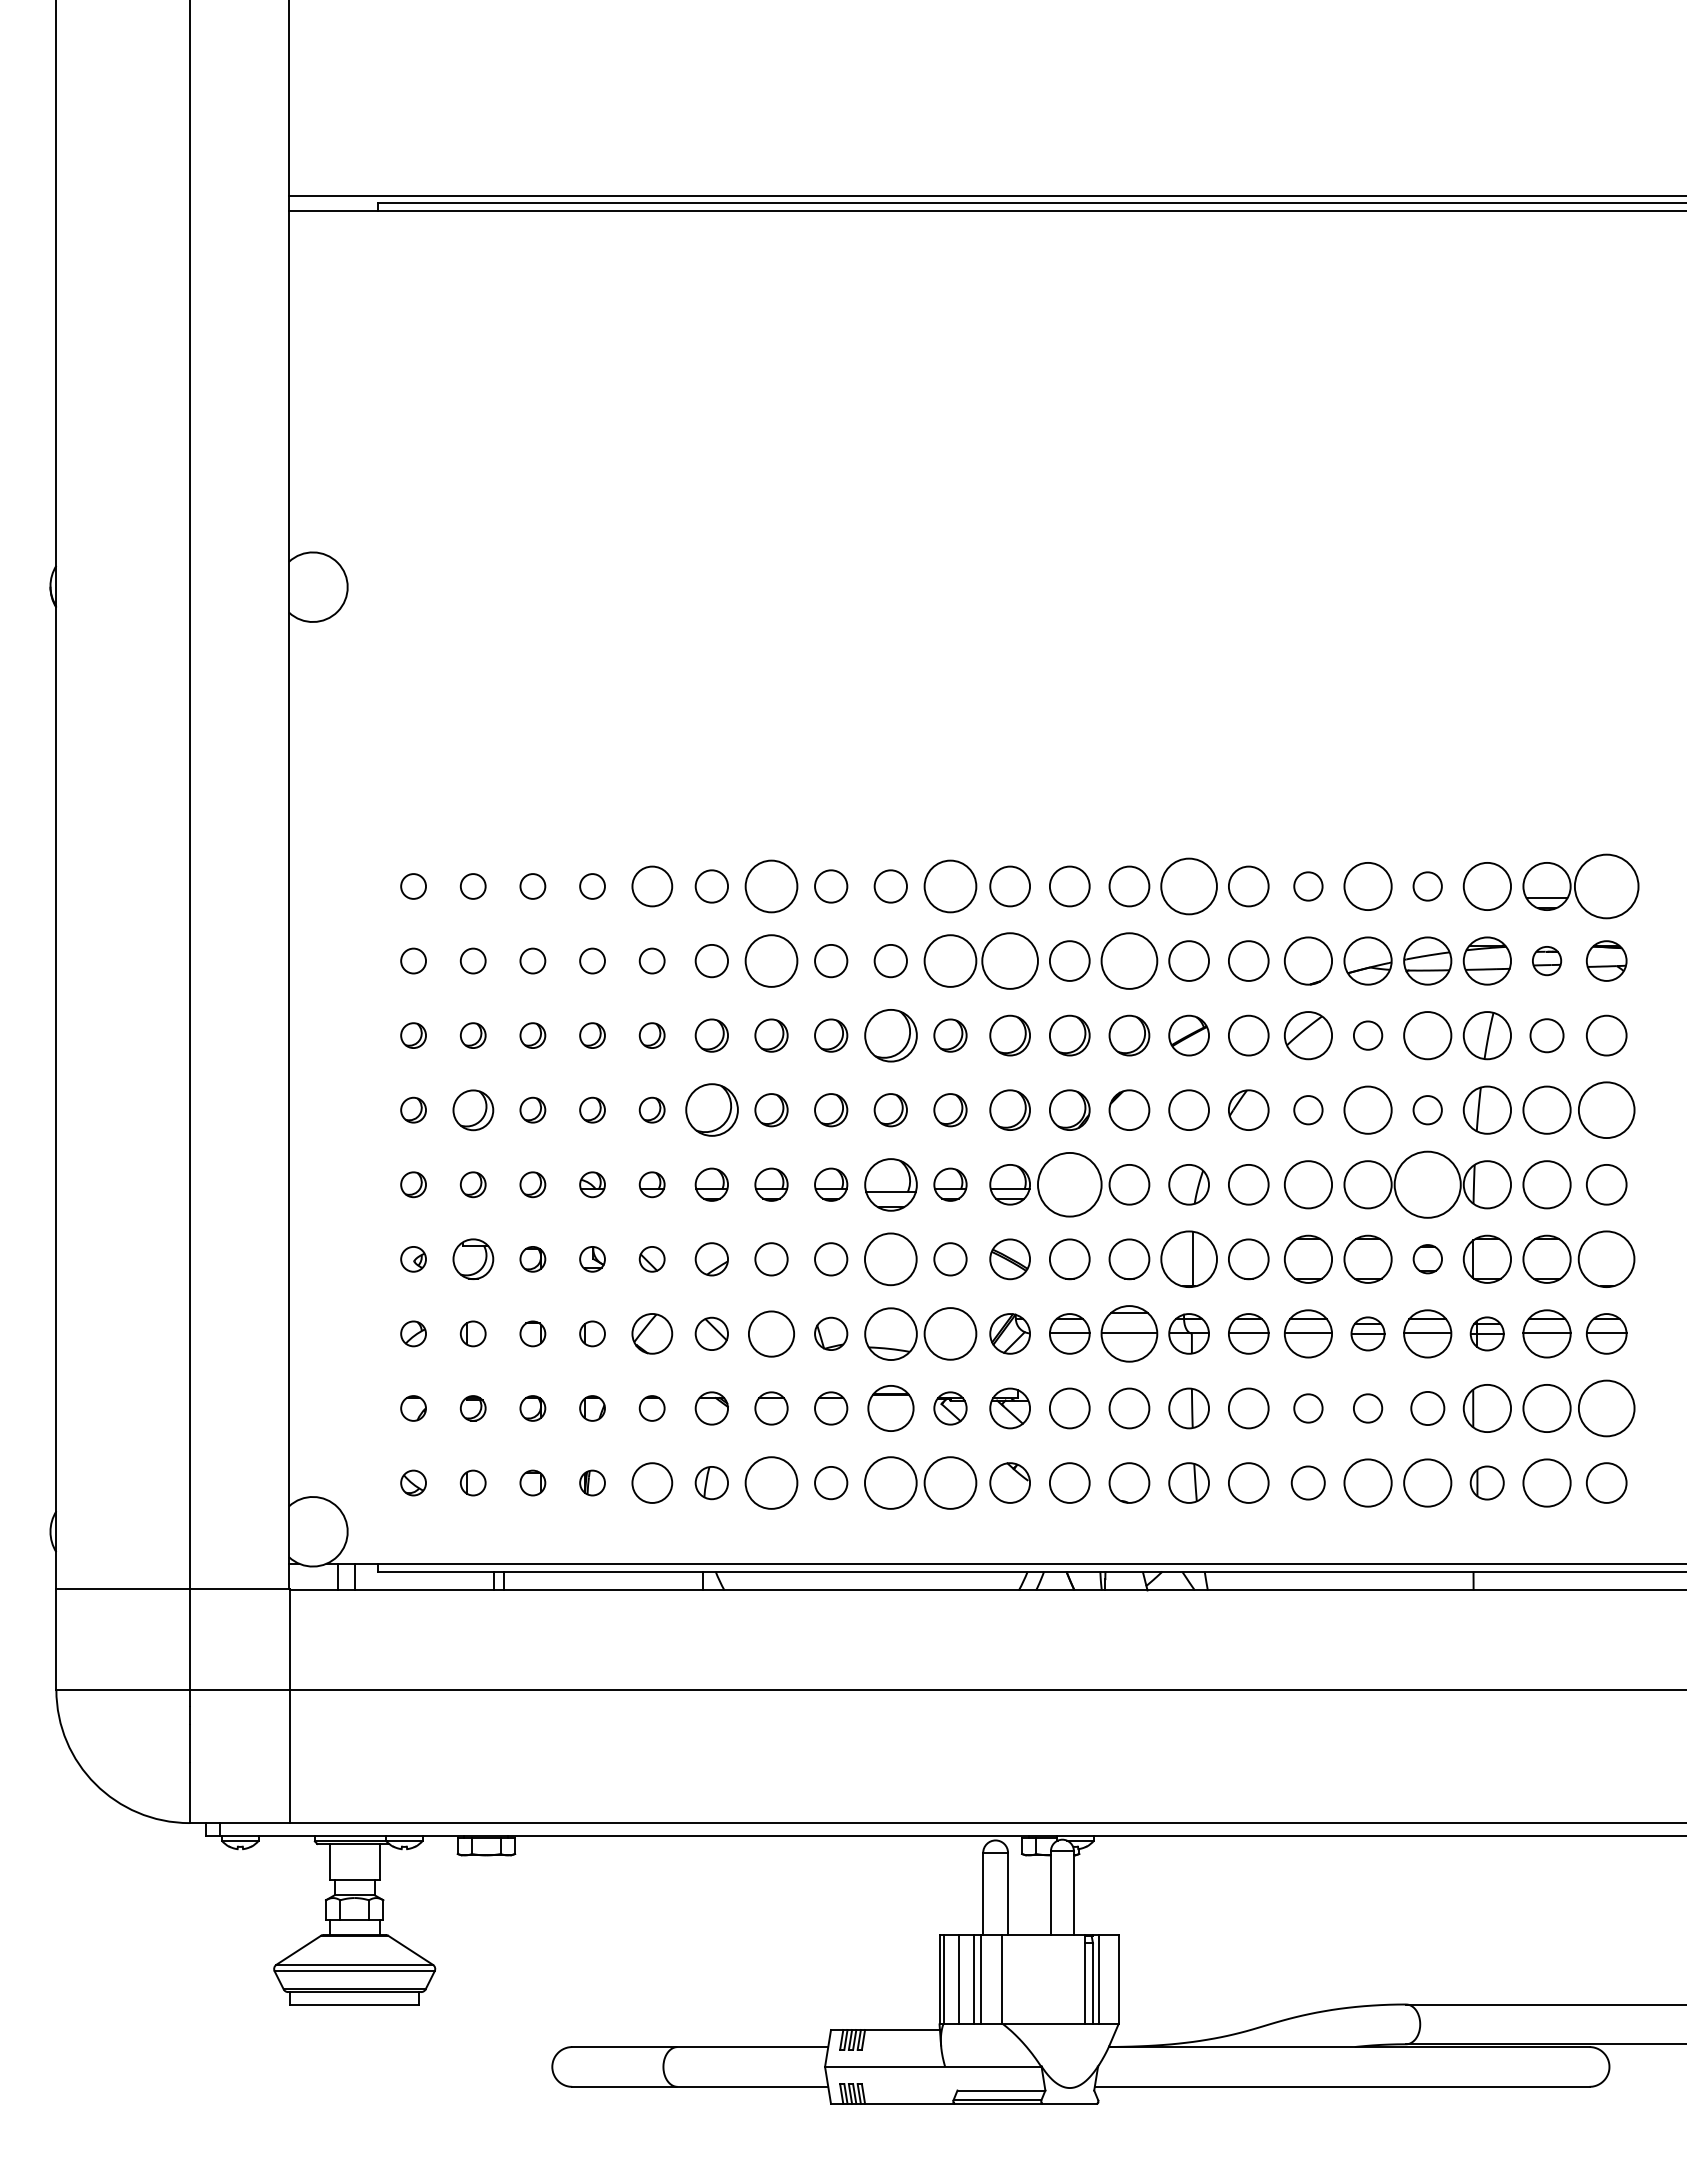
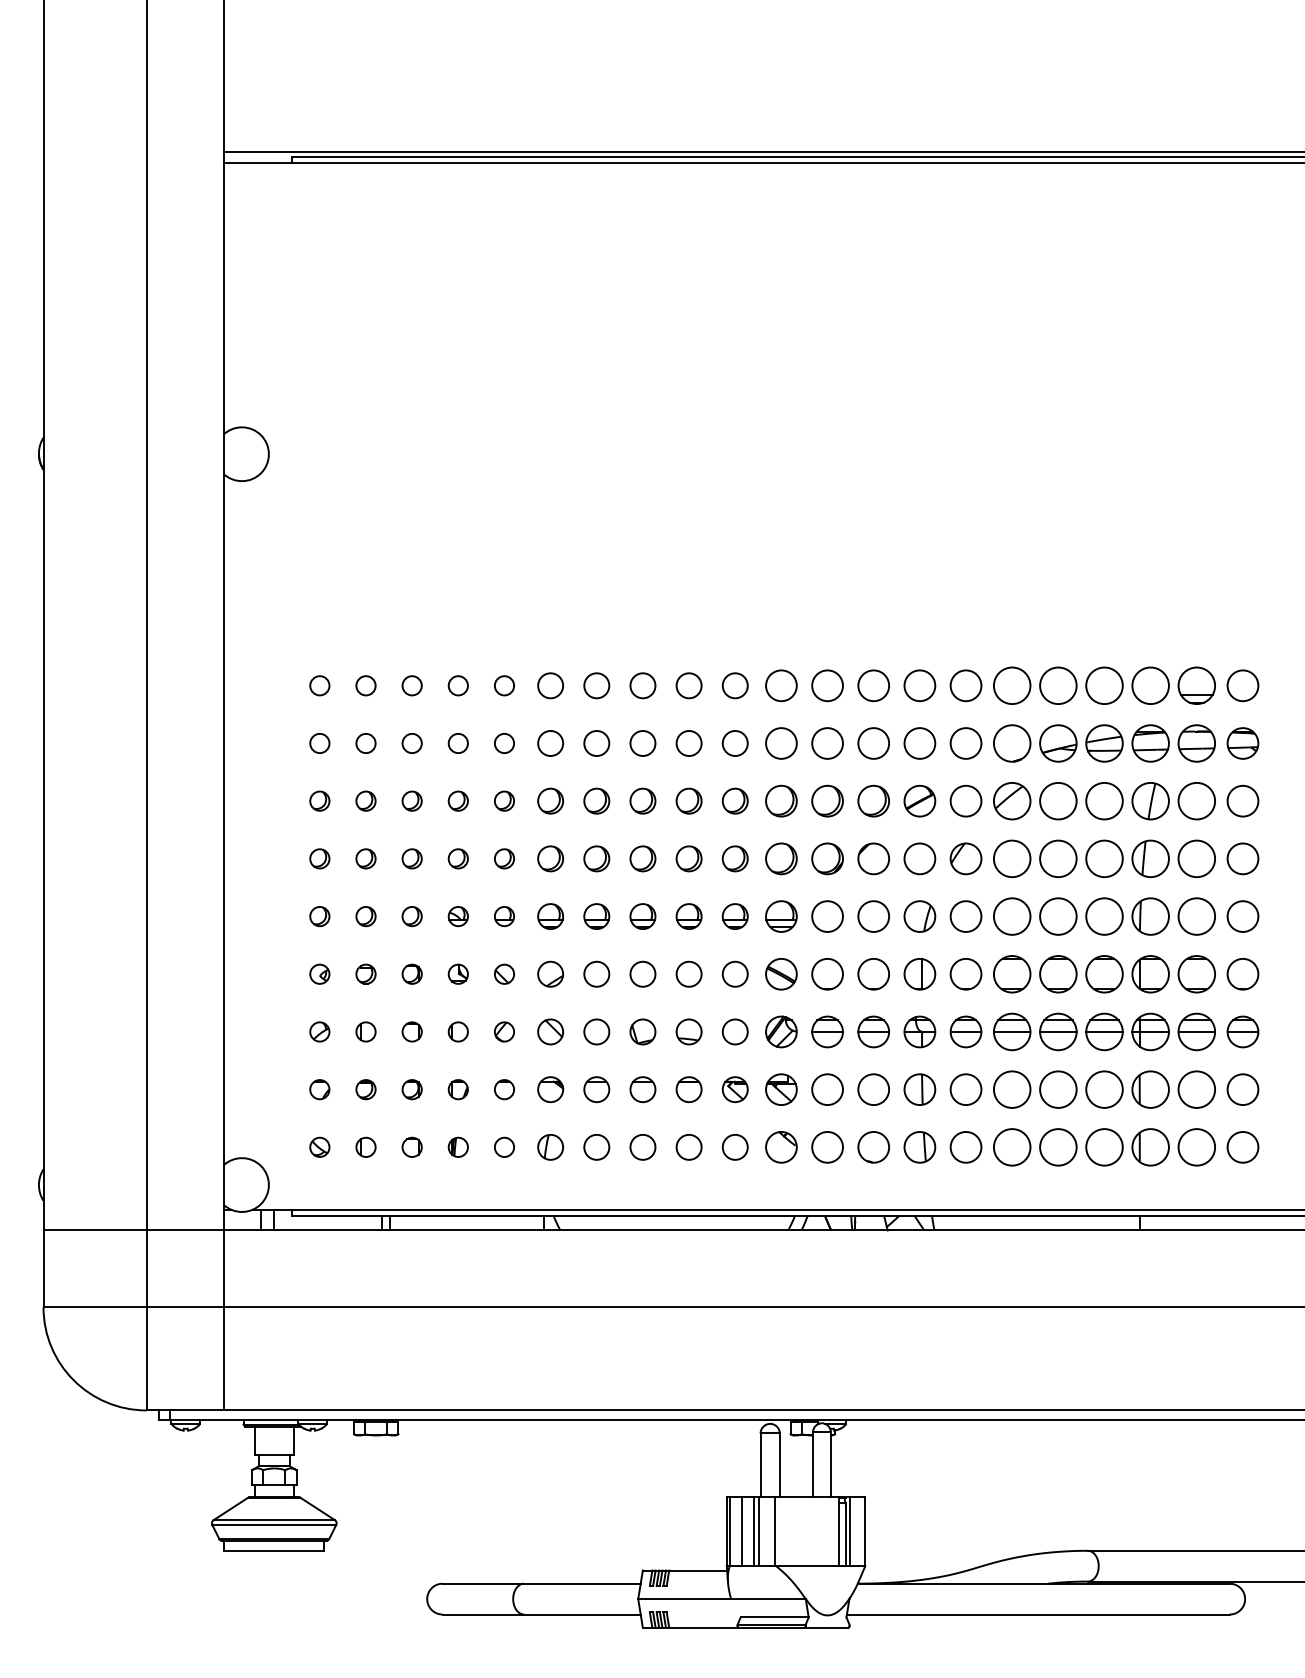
circle: (651, 886) -> (503, 685), size x0.62
circle: (771, 886) -> (596, 685), size x0.62
circle: (950, 886) -> (735, 685), size x0.62
circle: (1189, 886) -> (920, 685), size x0.71
circle: (1308, 886) -> (1012, 685), size x1.67
circle: (1427, 886) -> (1104, 685), size x1.67
circle: (1606, 886) -> (1242, 685), size x0.62
circle: (771, 960) -> (596, 743), size x0.62
circle: (950, 960) -> (735, 743), size x0.62
circle: (1010, 960) -> (781, 743), size x0.71
circle: (1129, 960) -> (873, 743), size x0.71
part: (1546, 960) -> (1196, 743), size x1.67
part: (890, 1035) -> (688, 801), size x0.62
circle: (1367, 1035) -> (1057, 801), size x1.67
circle: (1546, 1035) -> (1196, 801), size x1.43
part: (472, 1109) -> (365, 858), size x0.62
circle: (1308, 1109) -> (1012, 858), size x1.67
circle: (1427, 1109) -> (1104, 858), size x1.67
part: (711, 1110) -> (550, 859), size x0.62
circle: (1606, 1110) -> (1242, 859), size x0.71
part: (890, 1184) -> (688, 916), size x0.62
circle: (1069, 1184) -> (827, 916), size x0.62
circle: (1427, 1184) -> (1104, 916), size x0.71
part: (1427, 1258) -> (1104, 973), size x1.67
part: (472, 1259) -> (365, 974), size x0.62
circle: (890, 1259) -> (688, 974), size x0.62
part: (1188, 1259) -> (919, 974), size x0.71
part: (1606, 1259) -> (1242, 974), size x0.71
part: (651, 1333) -> (503, 1031), size x0.62
circle: (771, 1333) -> (596, 1031), size x0.71
part: (890, 1333) -> (688, 1031), size x0.62
circle: (950, 1333) -> (735, 1031), size x0.62
part: (1129, 1333) -> (873, 1031), size x0.71
part: (1367, 1333) -> (1057, 1031), size x1.43
part: (1486, 1333) -> (1149, 1031), size x1.43
part: (890, 1408) -> (688, 1089), size x0.71
circle: (1308, 1408) -> (1012, 1089), size x1.67
circle: (1367, 1408) -> (1057, 1089), size x1.67
circle: (1427, 1408) -> (1104, 1089), size x1.43
circle: (1606, 1408) -> (1242, 1089), size x0.71
circle: (651, 1482) -> (503, 1146), size x0.62
circle: (771, 1482) -> (596, 1146), size x0.62
circle: (890, 1482) -> (688, 1146), size x0.62
circle: (950, 1482) -> (735, 1146), size x0.62
circle: (1307, 1482) -> (1011, 1146), size x1.43
part: (1486, 1482) -> (1149, 1146), size x1.43

